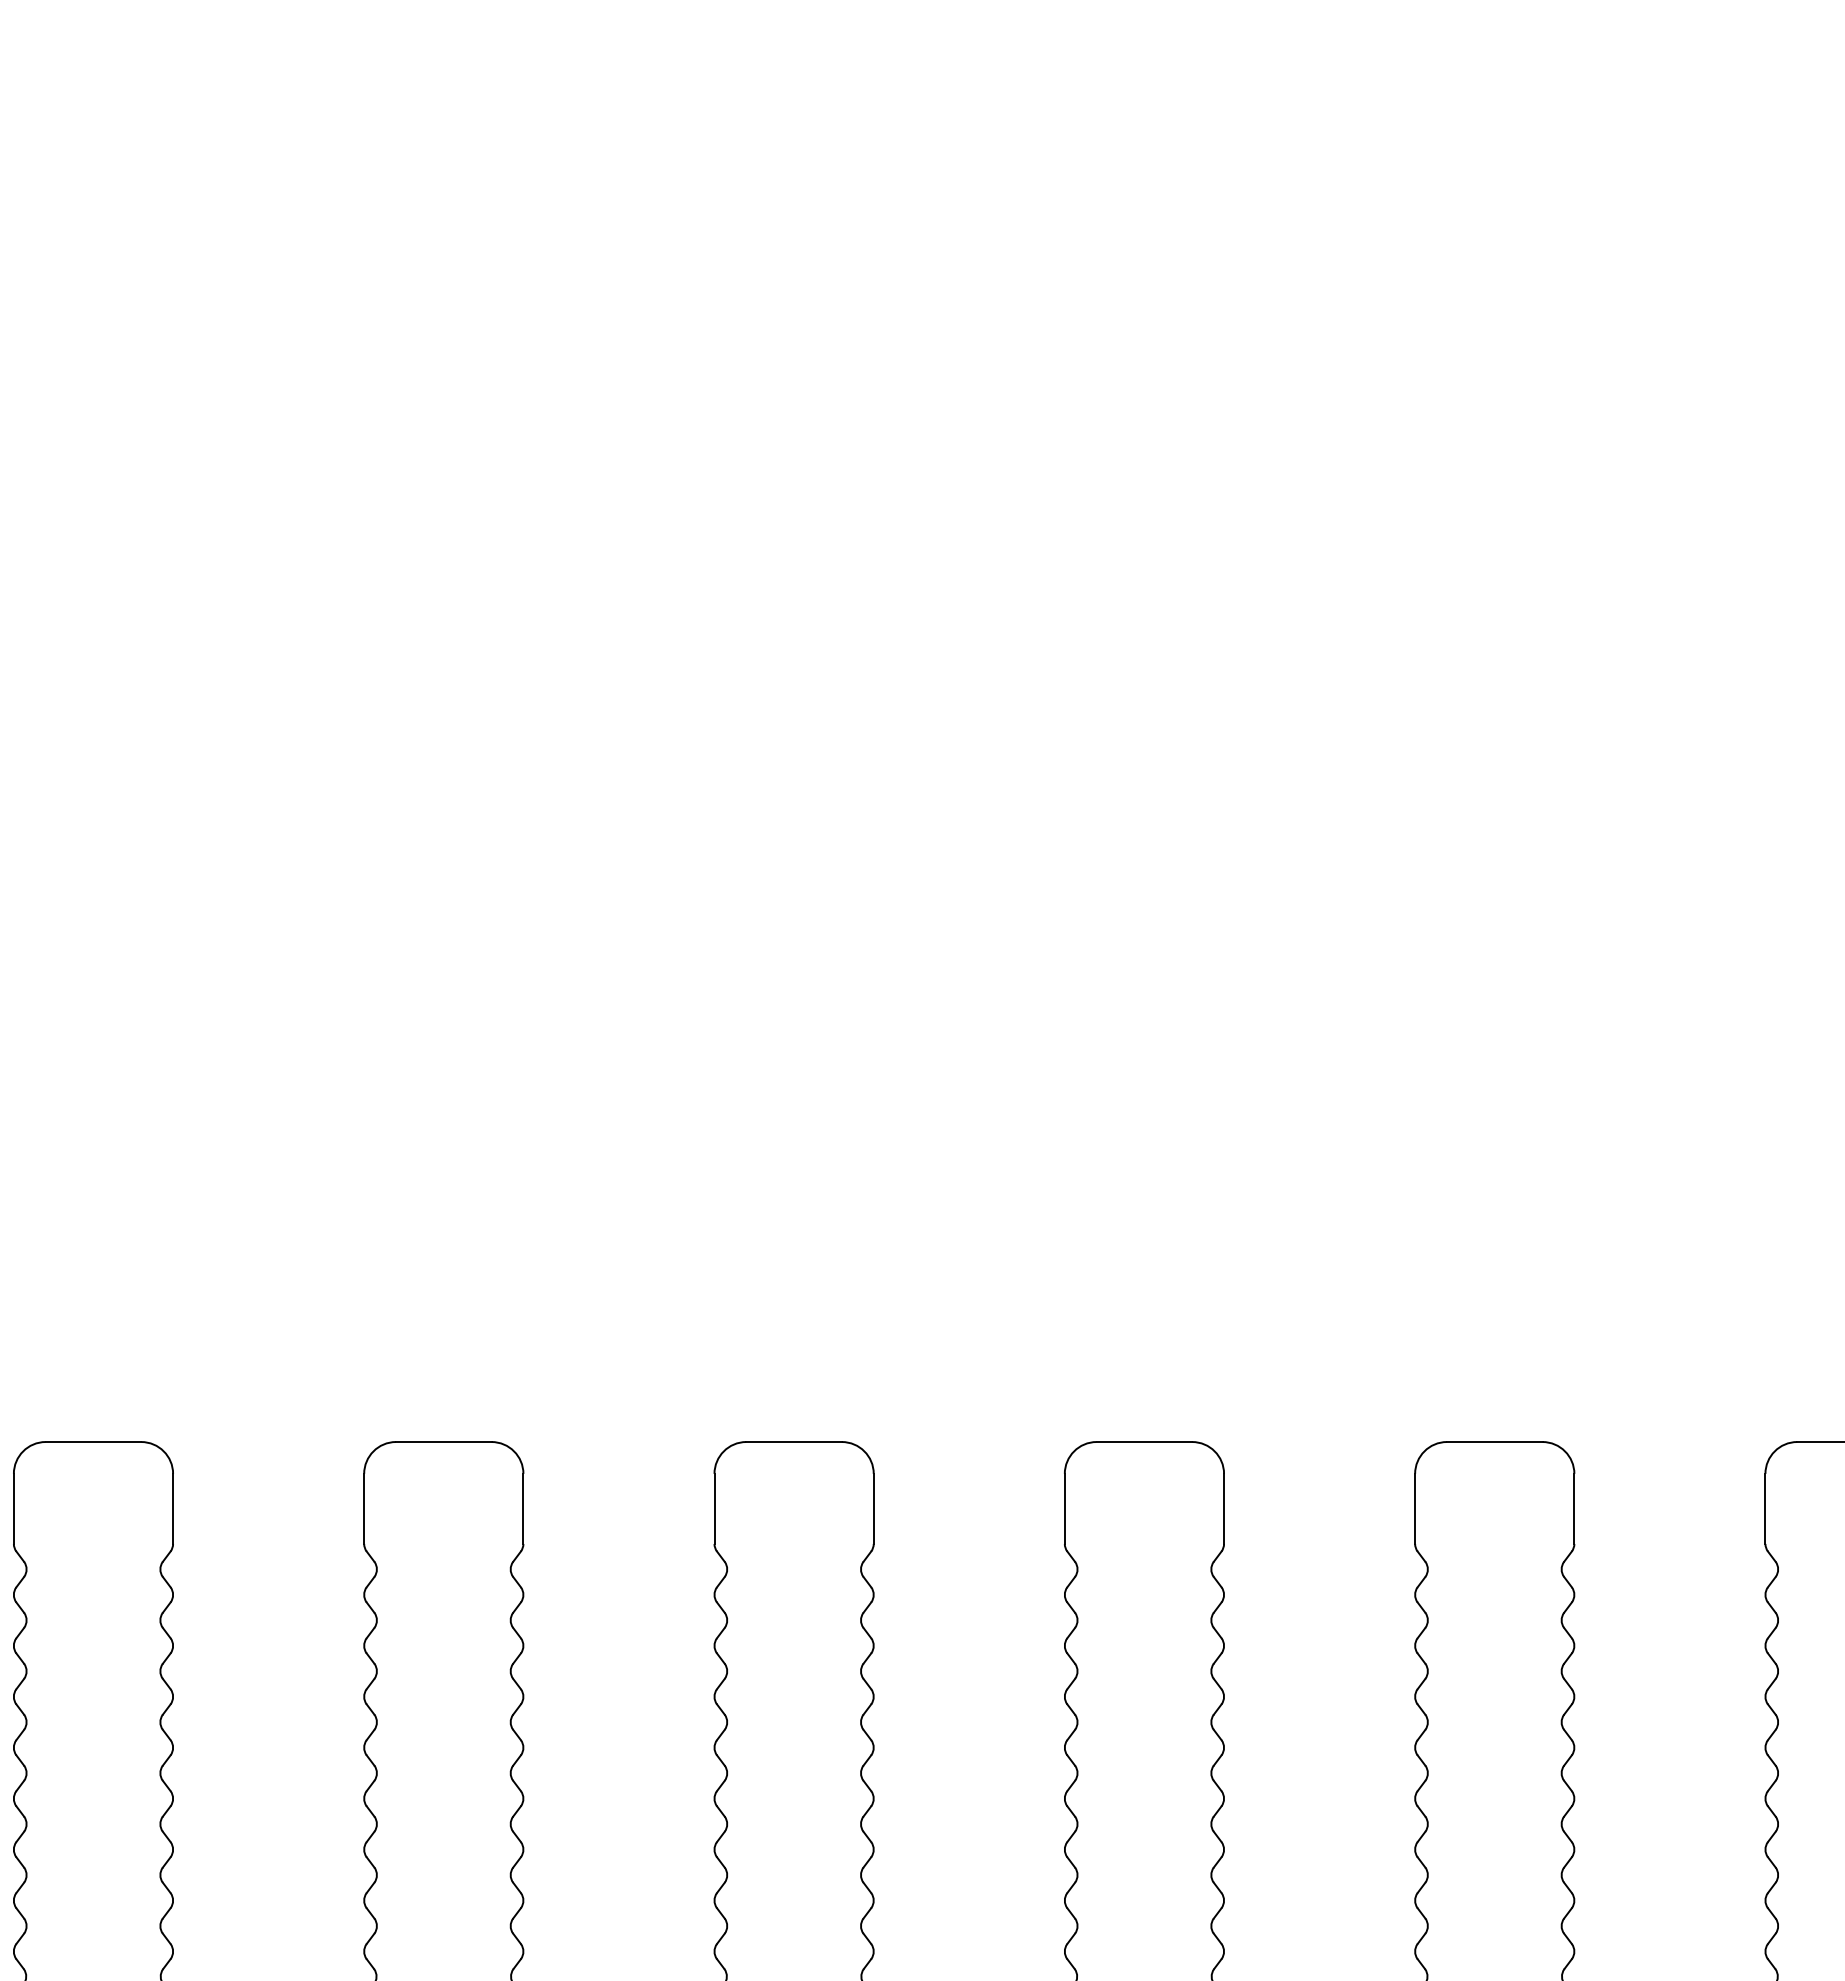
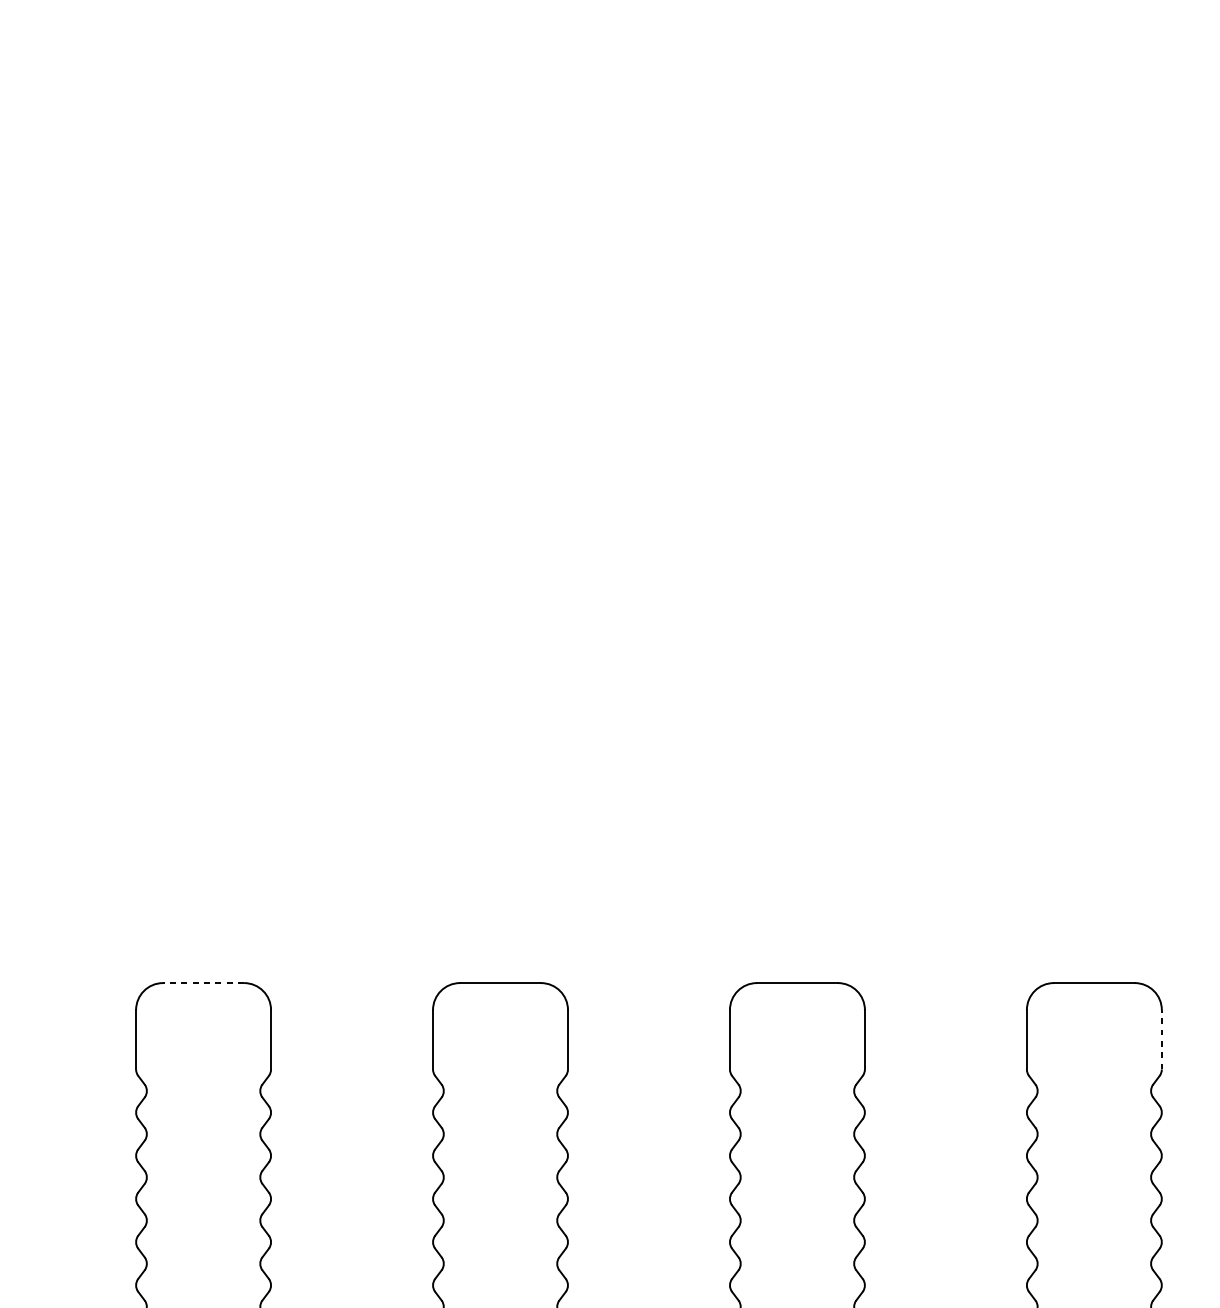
line: (93, 1442) -> (203, 983), solid -> dashed
line: (1224, 1508) -> (1162, 1039), solid -> dashed

